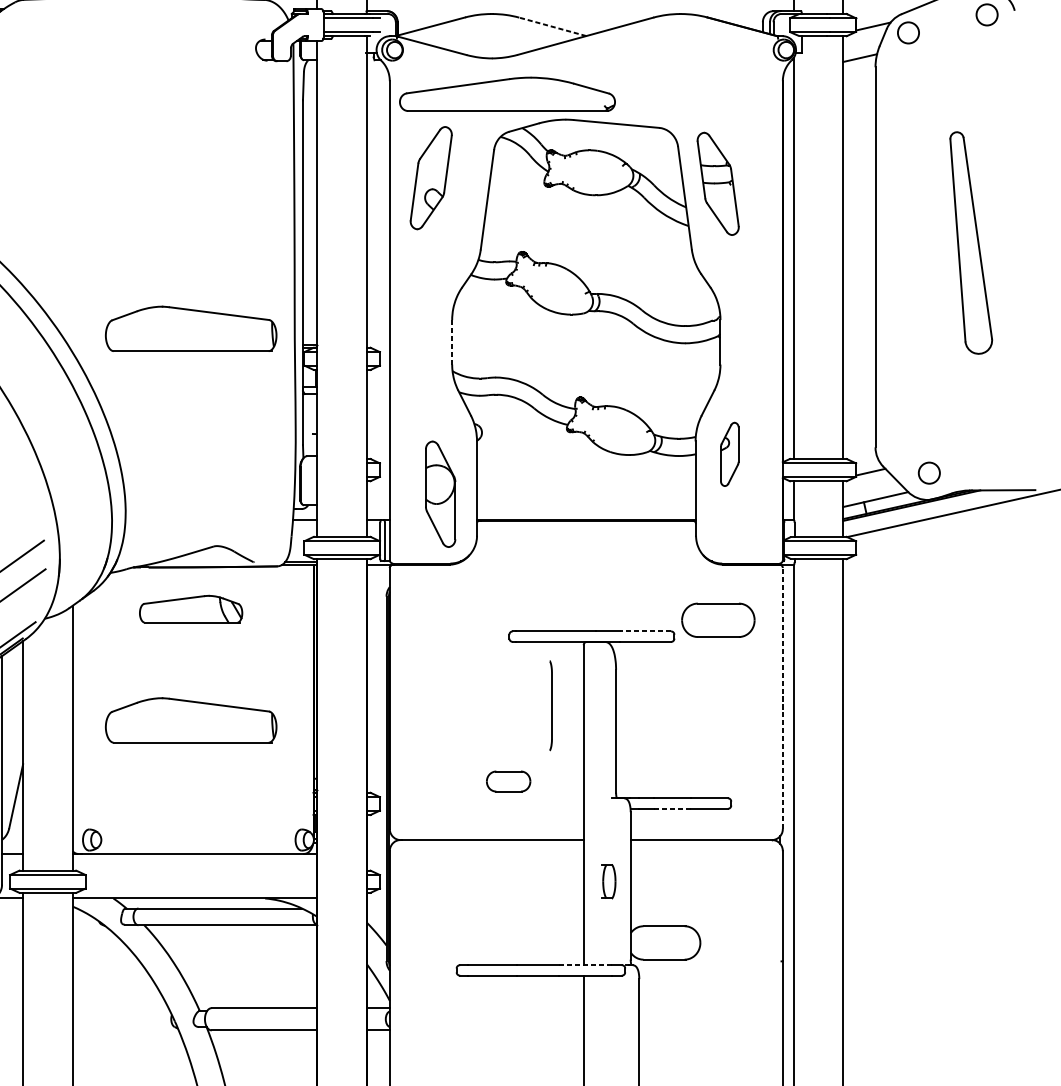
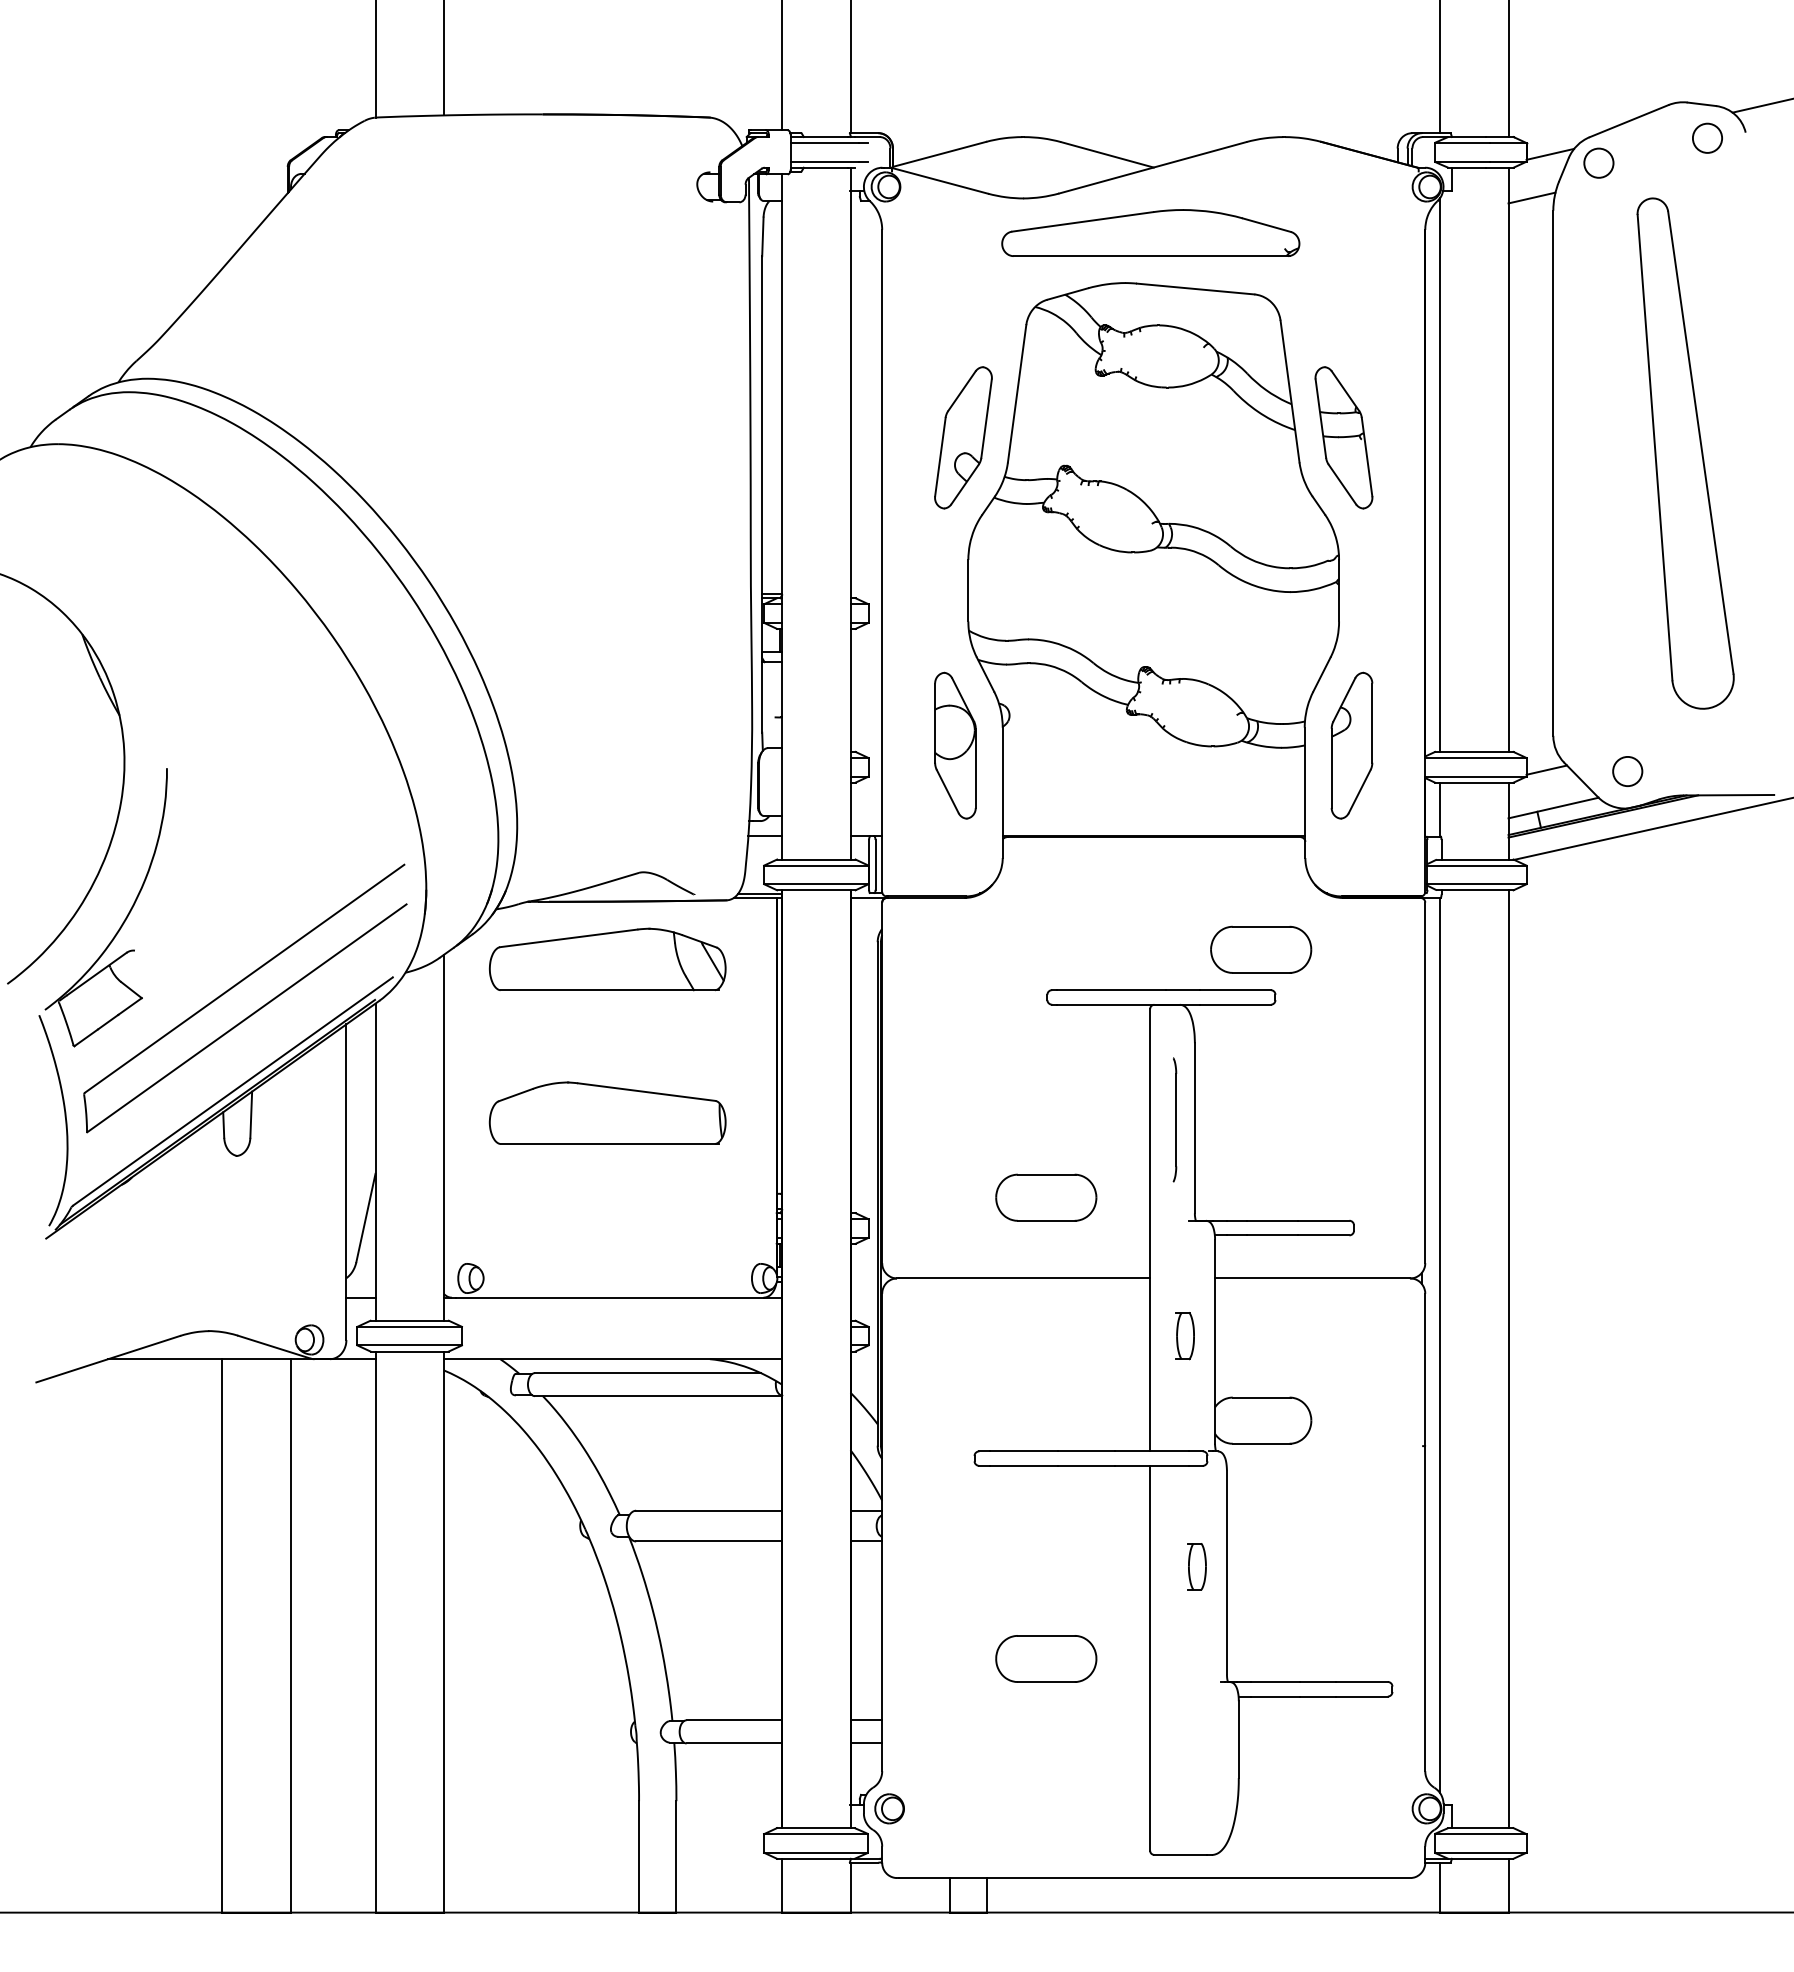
line: (552, 26) -> (1106, 154), dashed -> solid
part: (507, 93) -> (1150, 232), moved
part: (431, 177) -> (963, 437), moved
part: (717, 183) -> (1343, 437), moved
part: (971, 243) -> (1685, 453), size x1.67
part: (191, 328) -> (607, 571), removed
line: (452, 342) -> (968, 590), dashed -> solid
part: (729, 454) -> (1351, 745), size x1.67
part: (440, 494) -> (955, 745), moved
part: (191, 609) -> (607, 959), size x1.67
part: (718, 620) -> (1261, 949), moved
line: (645, 631) -> (1235, 990), dashed -> solid
line: (783, 698) -> (1425, 1082), dashed -> solid
part: (550, 705) -> (1174, 1119), moved
part: (508, 781) -> (1046, 1197), size x1.67
line: (672, 808) -> (1272, 1235), dashed -> solid
line: (585, 965) -> (1152, 1451), dashed -> solid
part: (617, 1048) -> (1196, 1566), added

